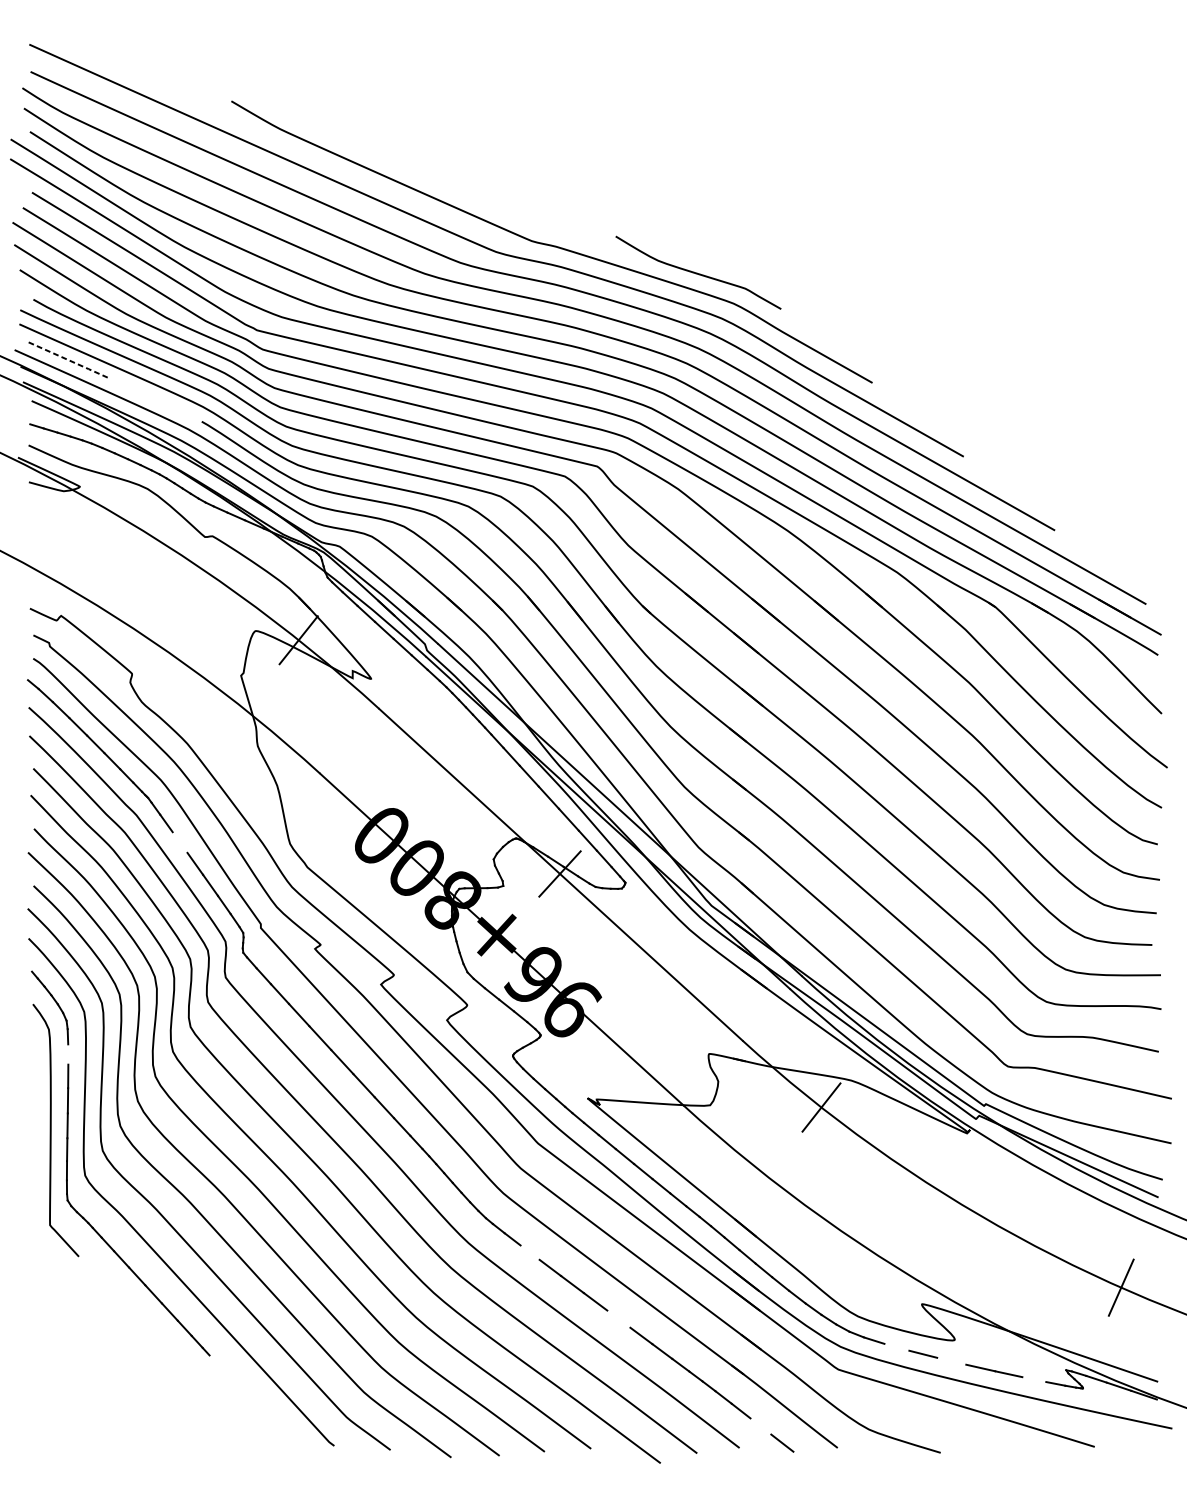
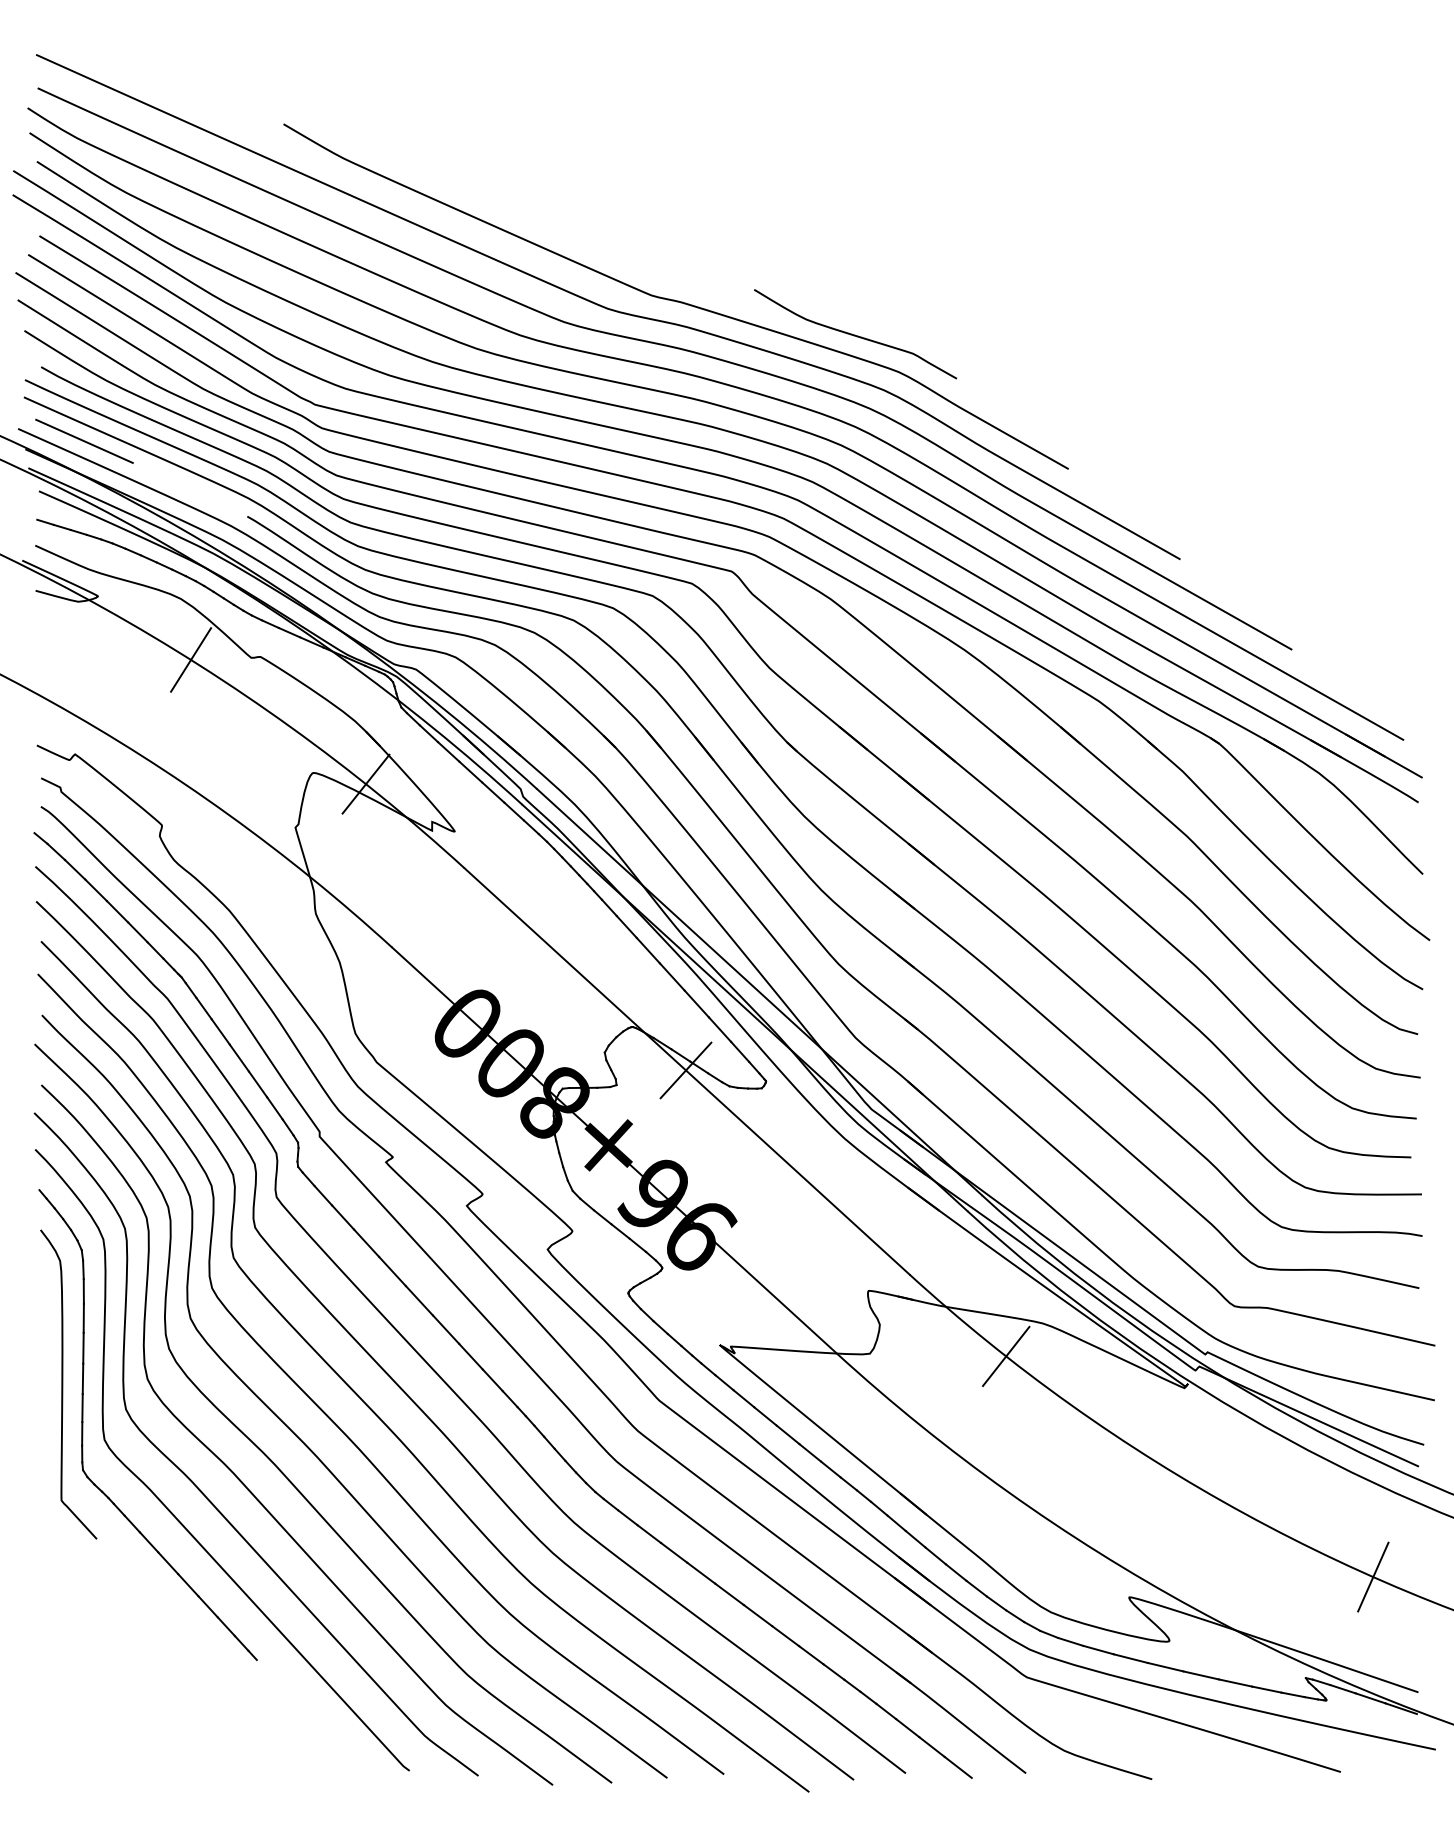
line: (68, 360) -> (84, 441), dashed -> solid
line: (156, 538) -> (191, 659), added
line: (179, 842) -> (220, 1031), added
line: (68, 1054) -> (83, 1291), added
line: (530, 1252) -> (649, 1534), added
line: (618, 1319) -> (757, 1615), added
line: (896, 1346) -> (1098, 1649), added
line: (951, 1360) -> (1165, 1666), added
line: (1034, 1379) -> (1266, 1689), added
line: (760, 1426) -> (931, 1746), added

